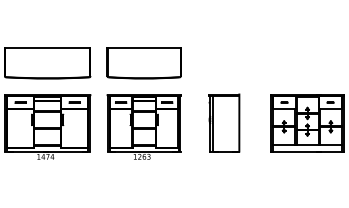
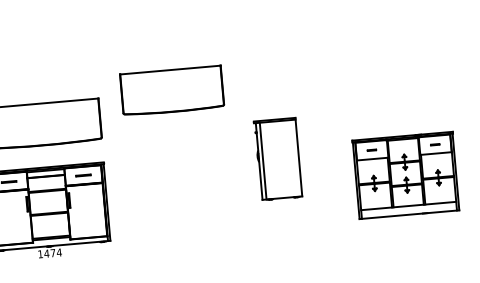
part: (143, 63) -> (171, 91), moved
part: (224, 122) -> (278, 158), moved
part: (143, 126) -> (180, 199), removed

